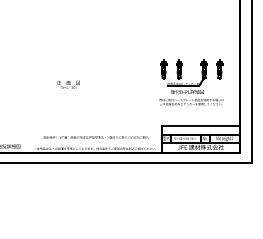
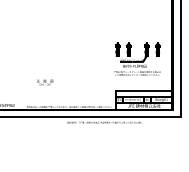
text: (68, 84) -> (44, 82), moved
text: (95, 137) -> (104, 122), moved

